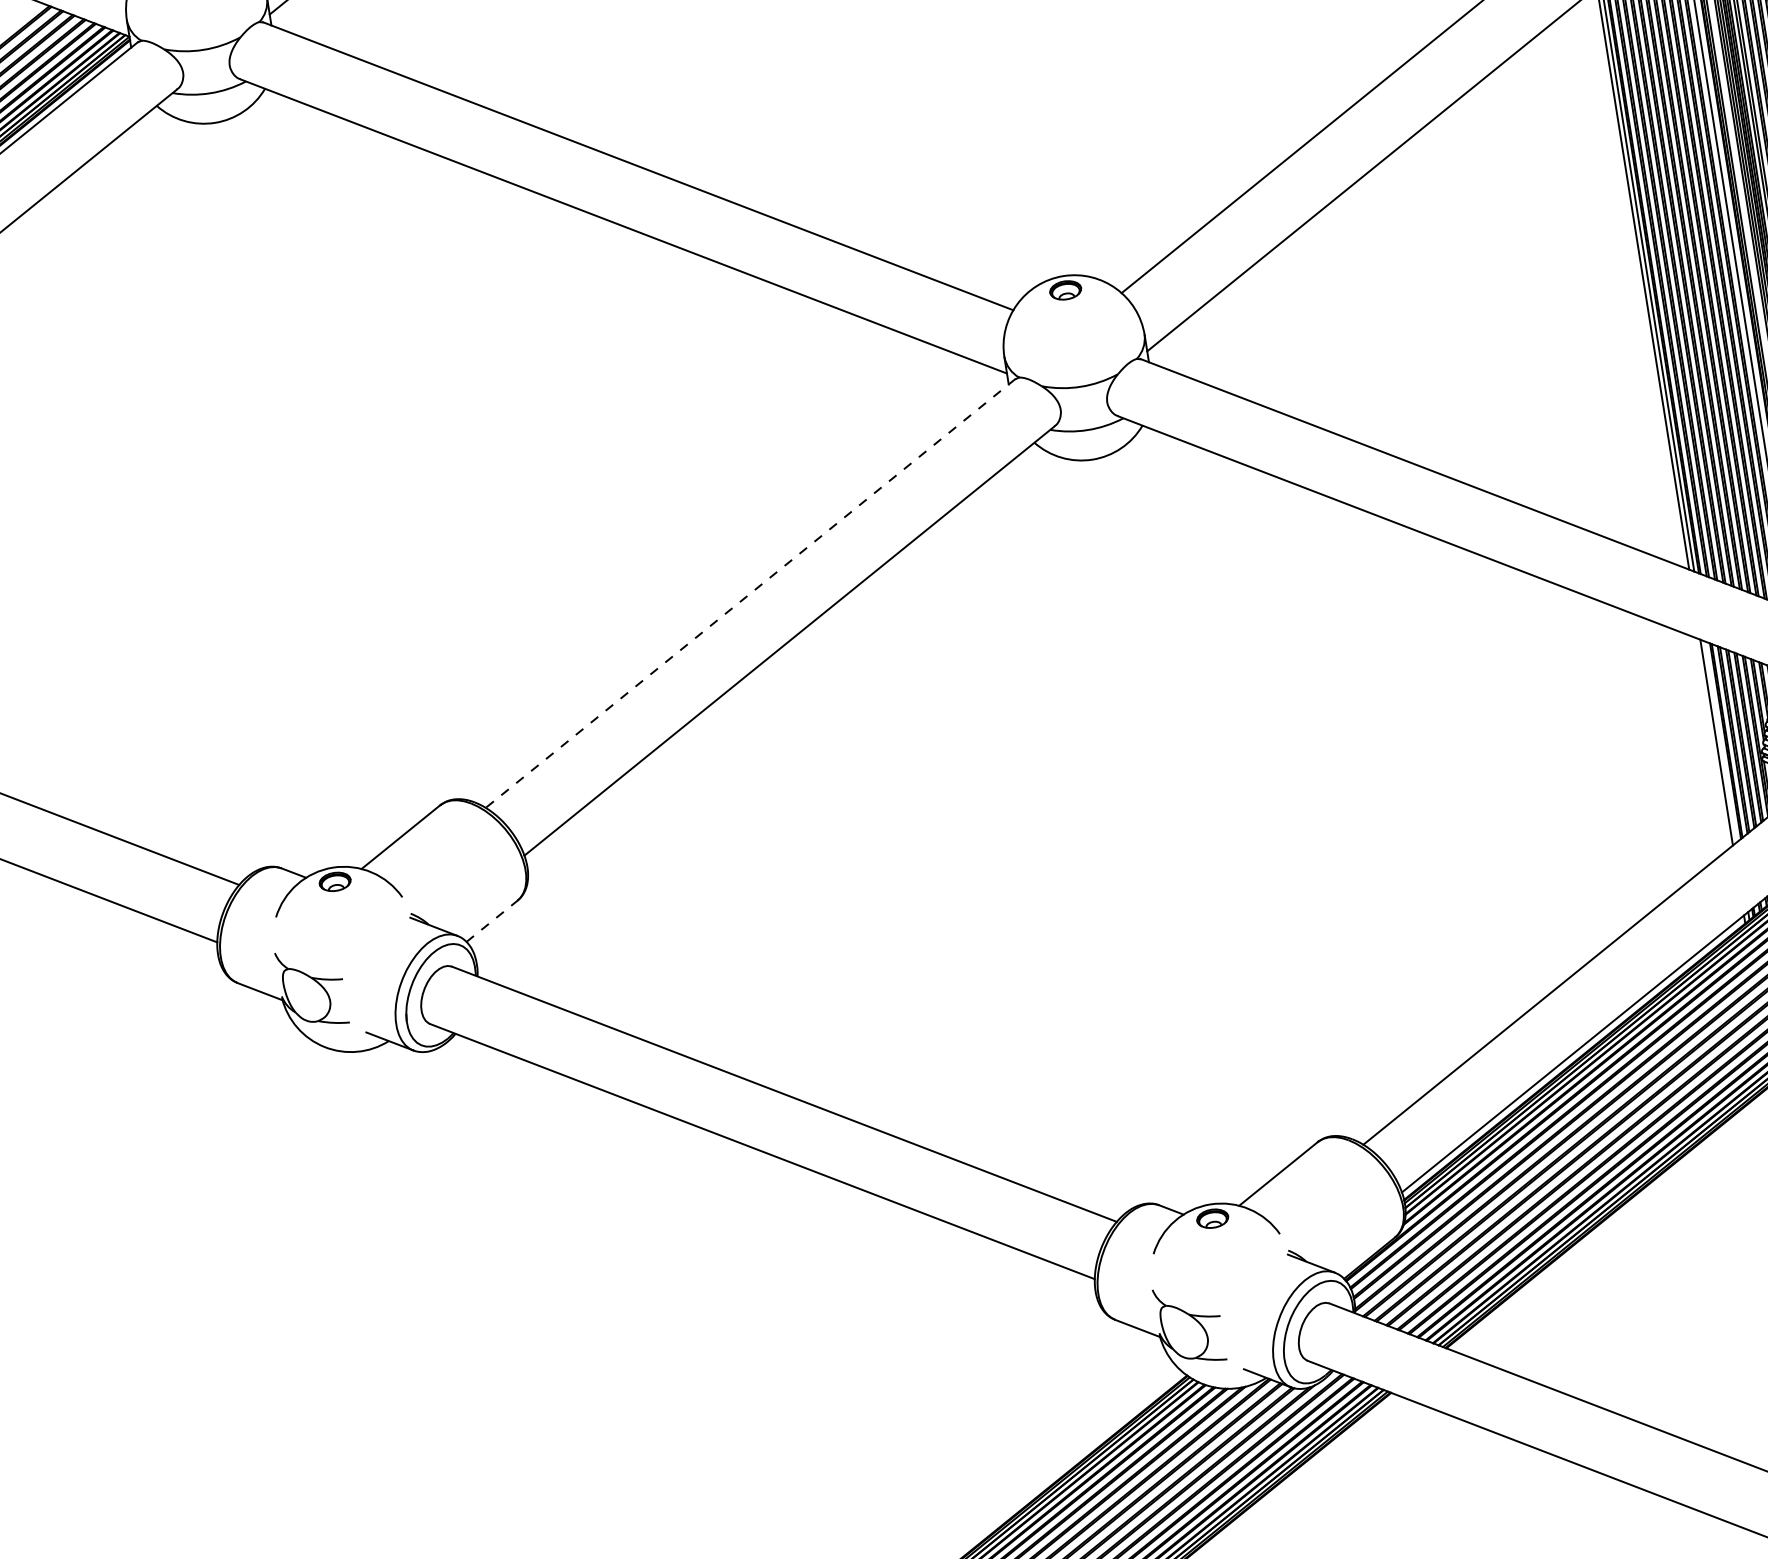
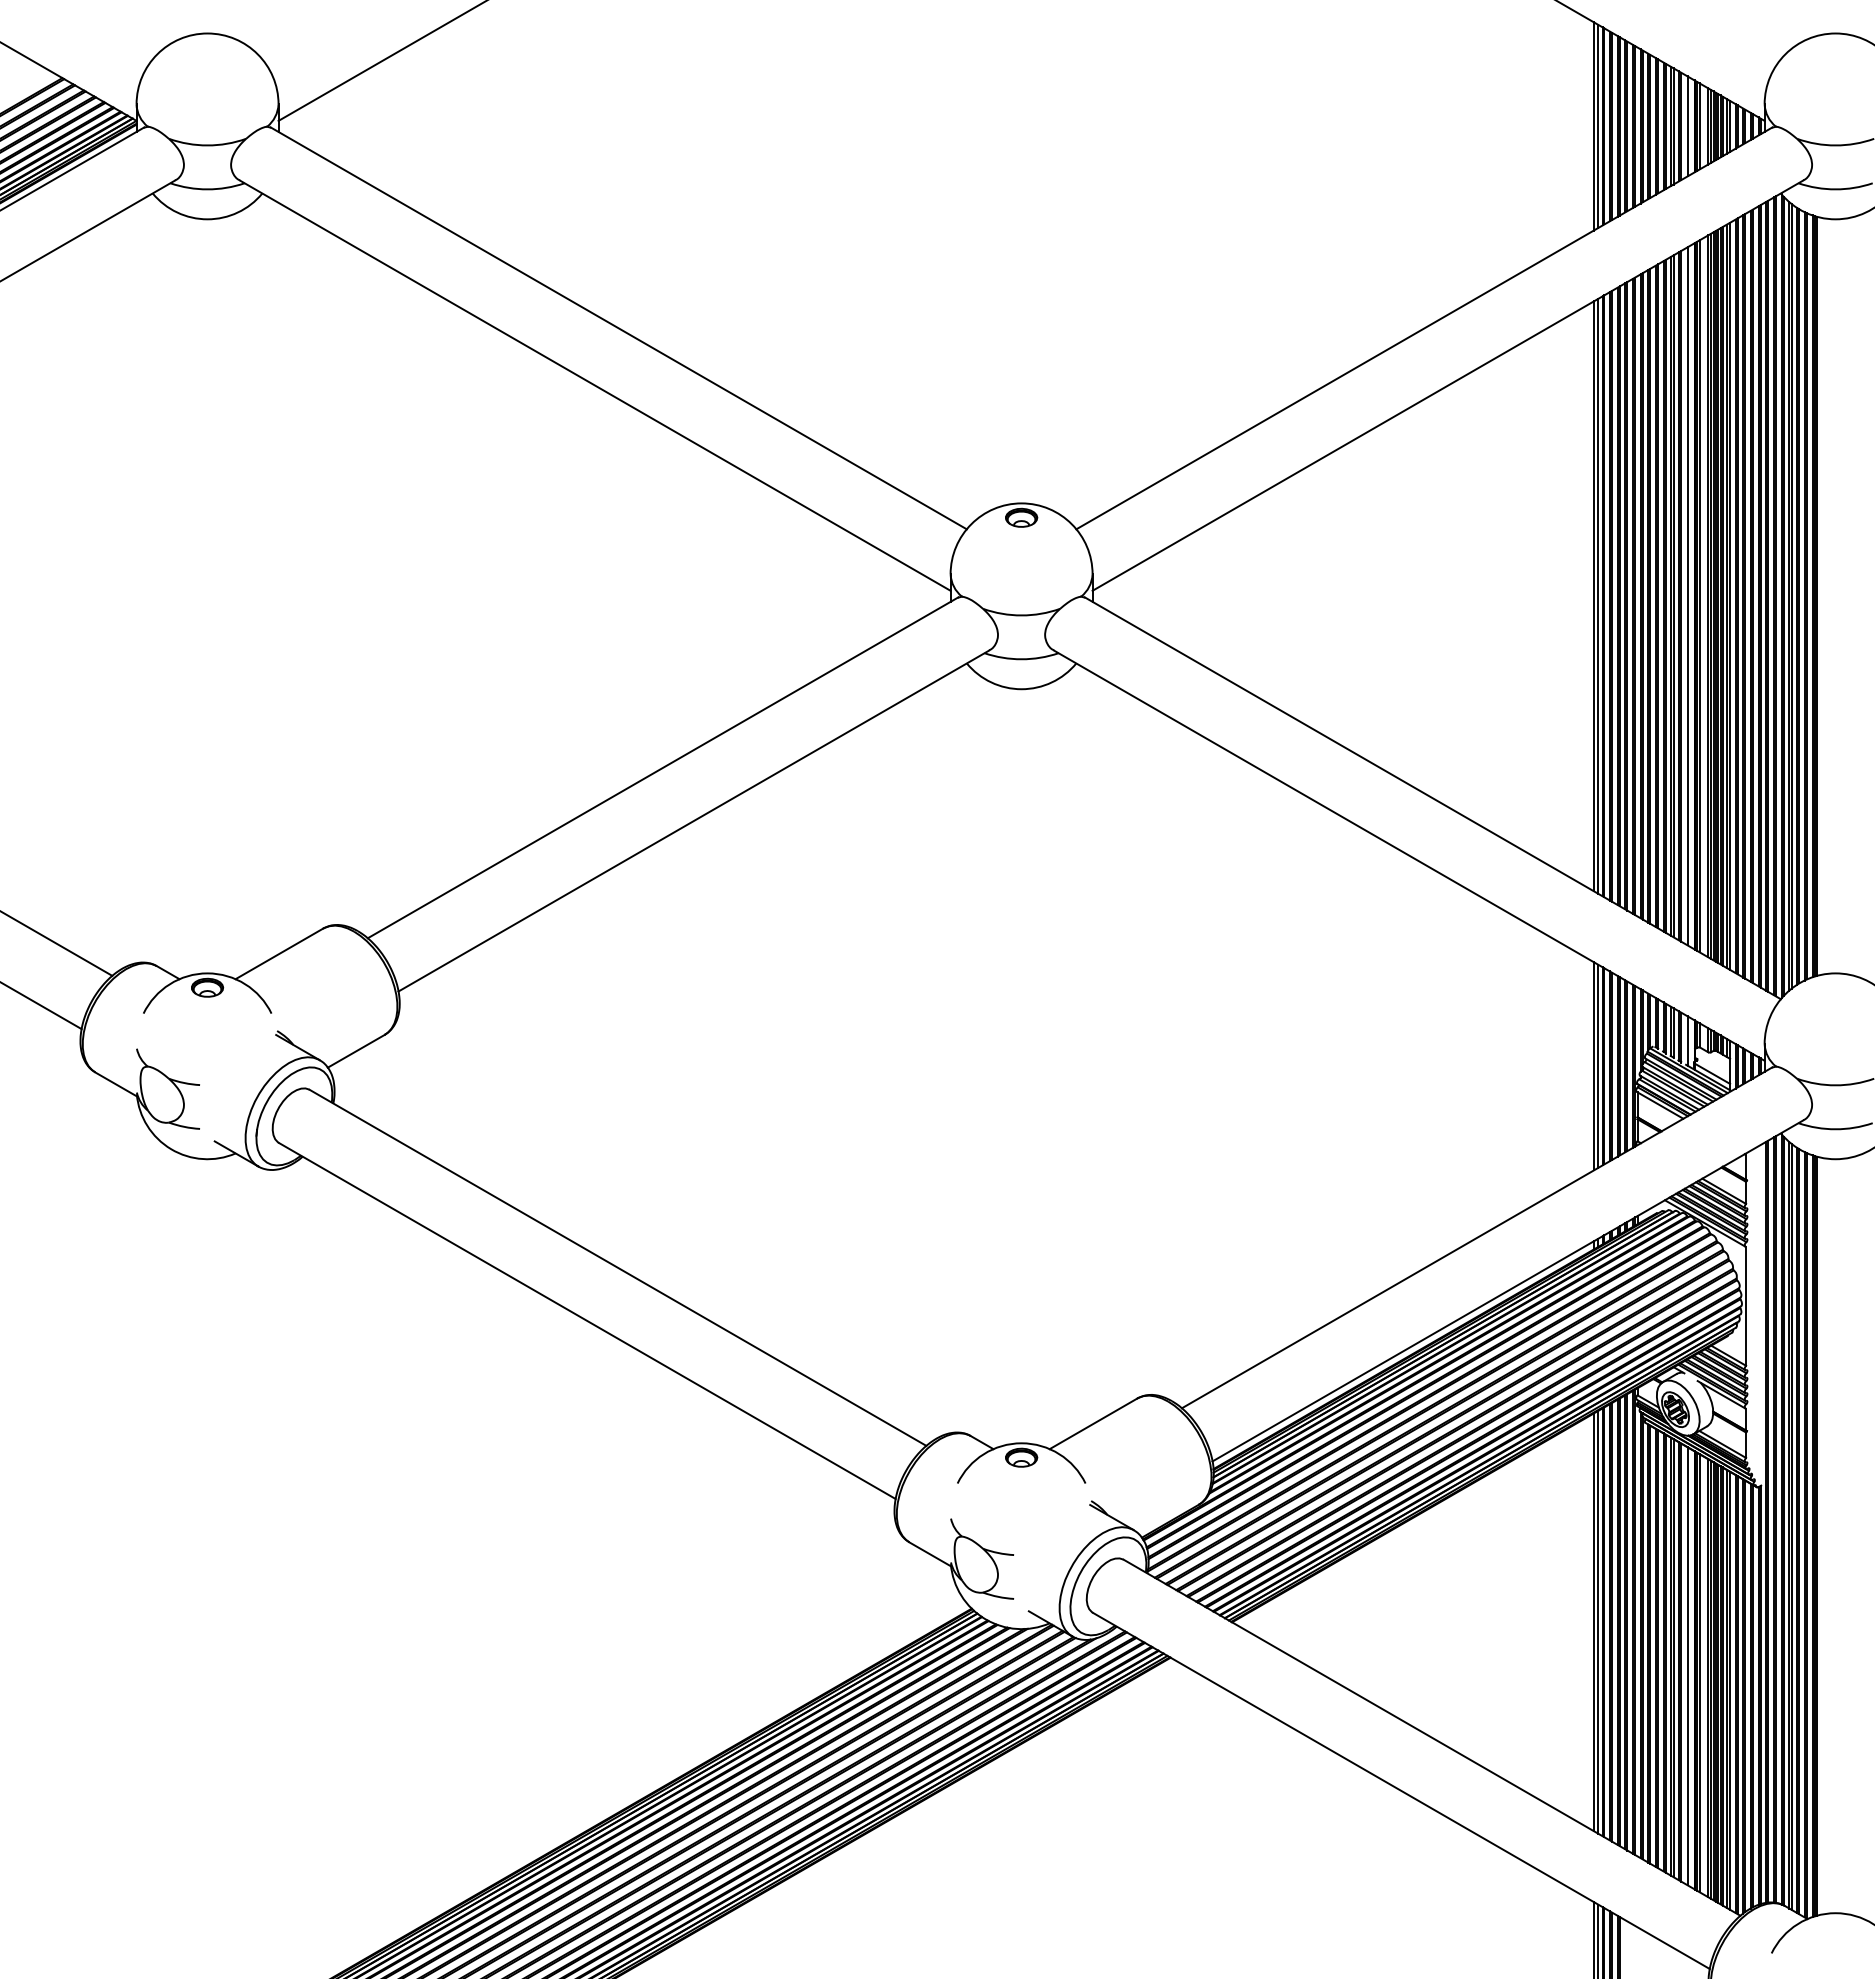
line: (750, 594) -> (662, 768), dashed -> solid
line: (1721, 741) -> (1598, 1065), added
line: (492, 921) -> (356, 1051), dashed -> solid

